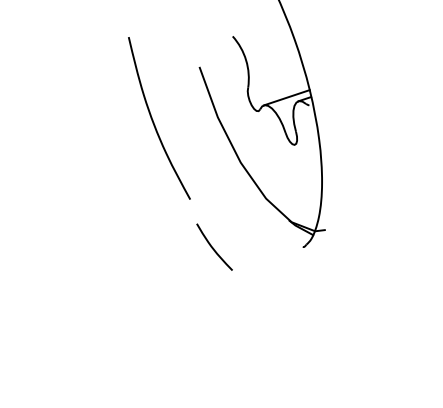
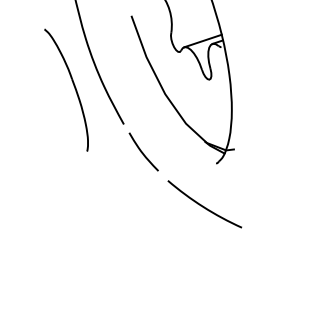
part: (129, 154) -> (74, 87), added
curve: (213, 247) -> (142, 152), moved
arc: (286, 298) -> (202, 205), added

